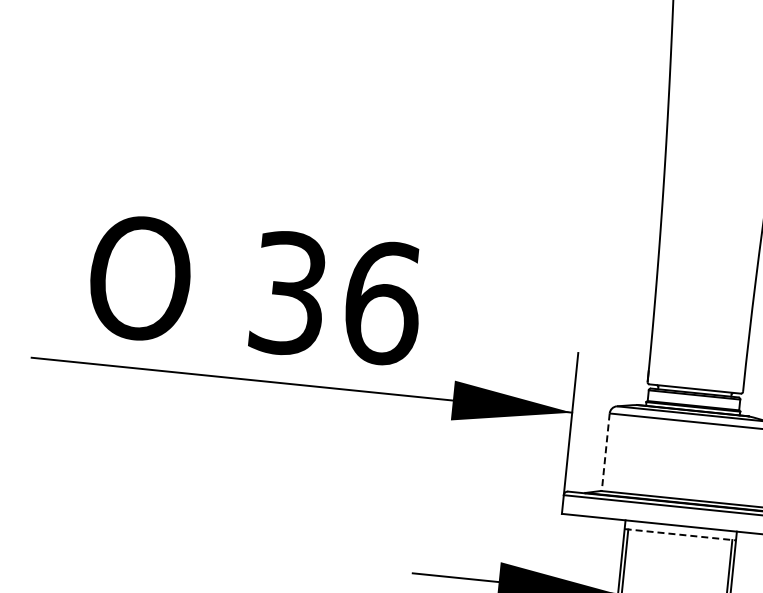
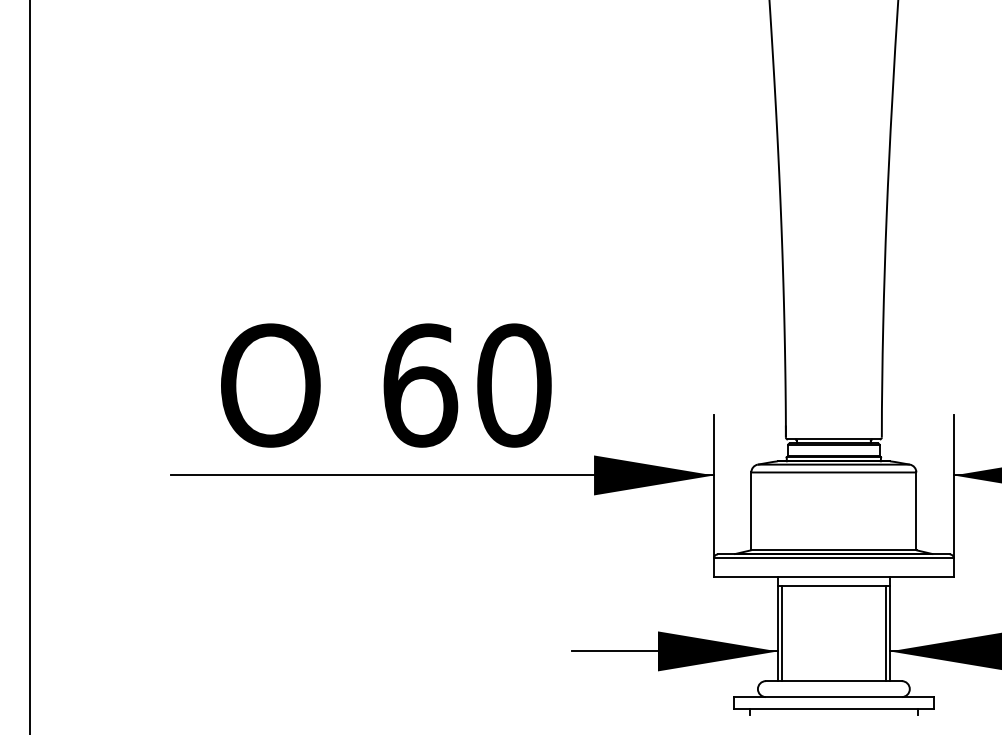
text: (336, 298) -> (467, 385), 36 -> 60
line: (605, 452) -> (751, 511), dashed -> solid
line: (680, 534) -> (833, 585), dashed -> solid

